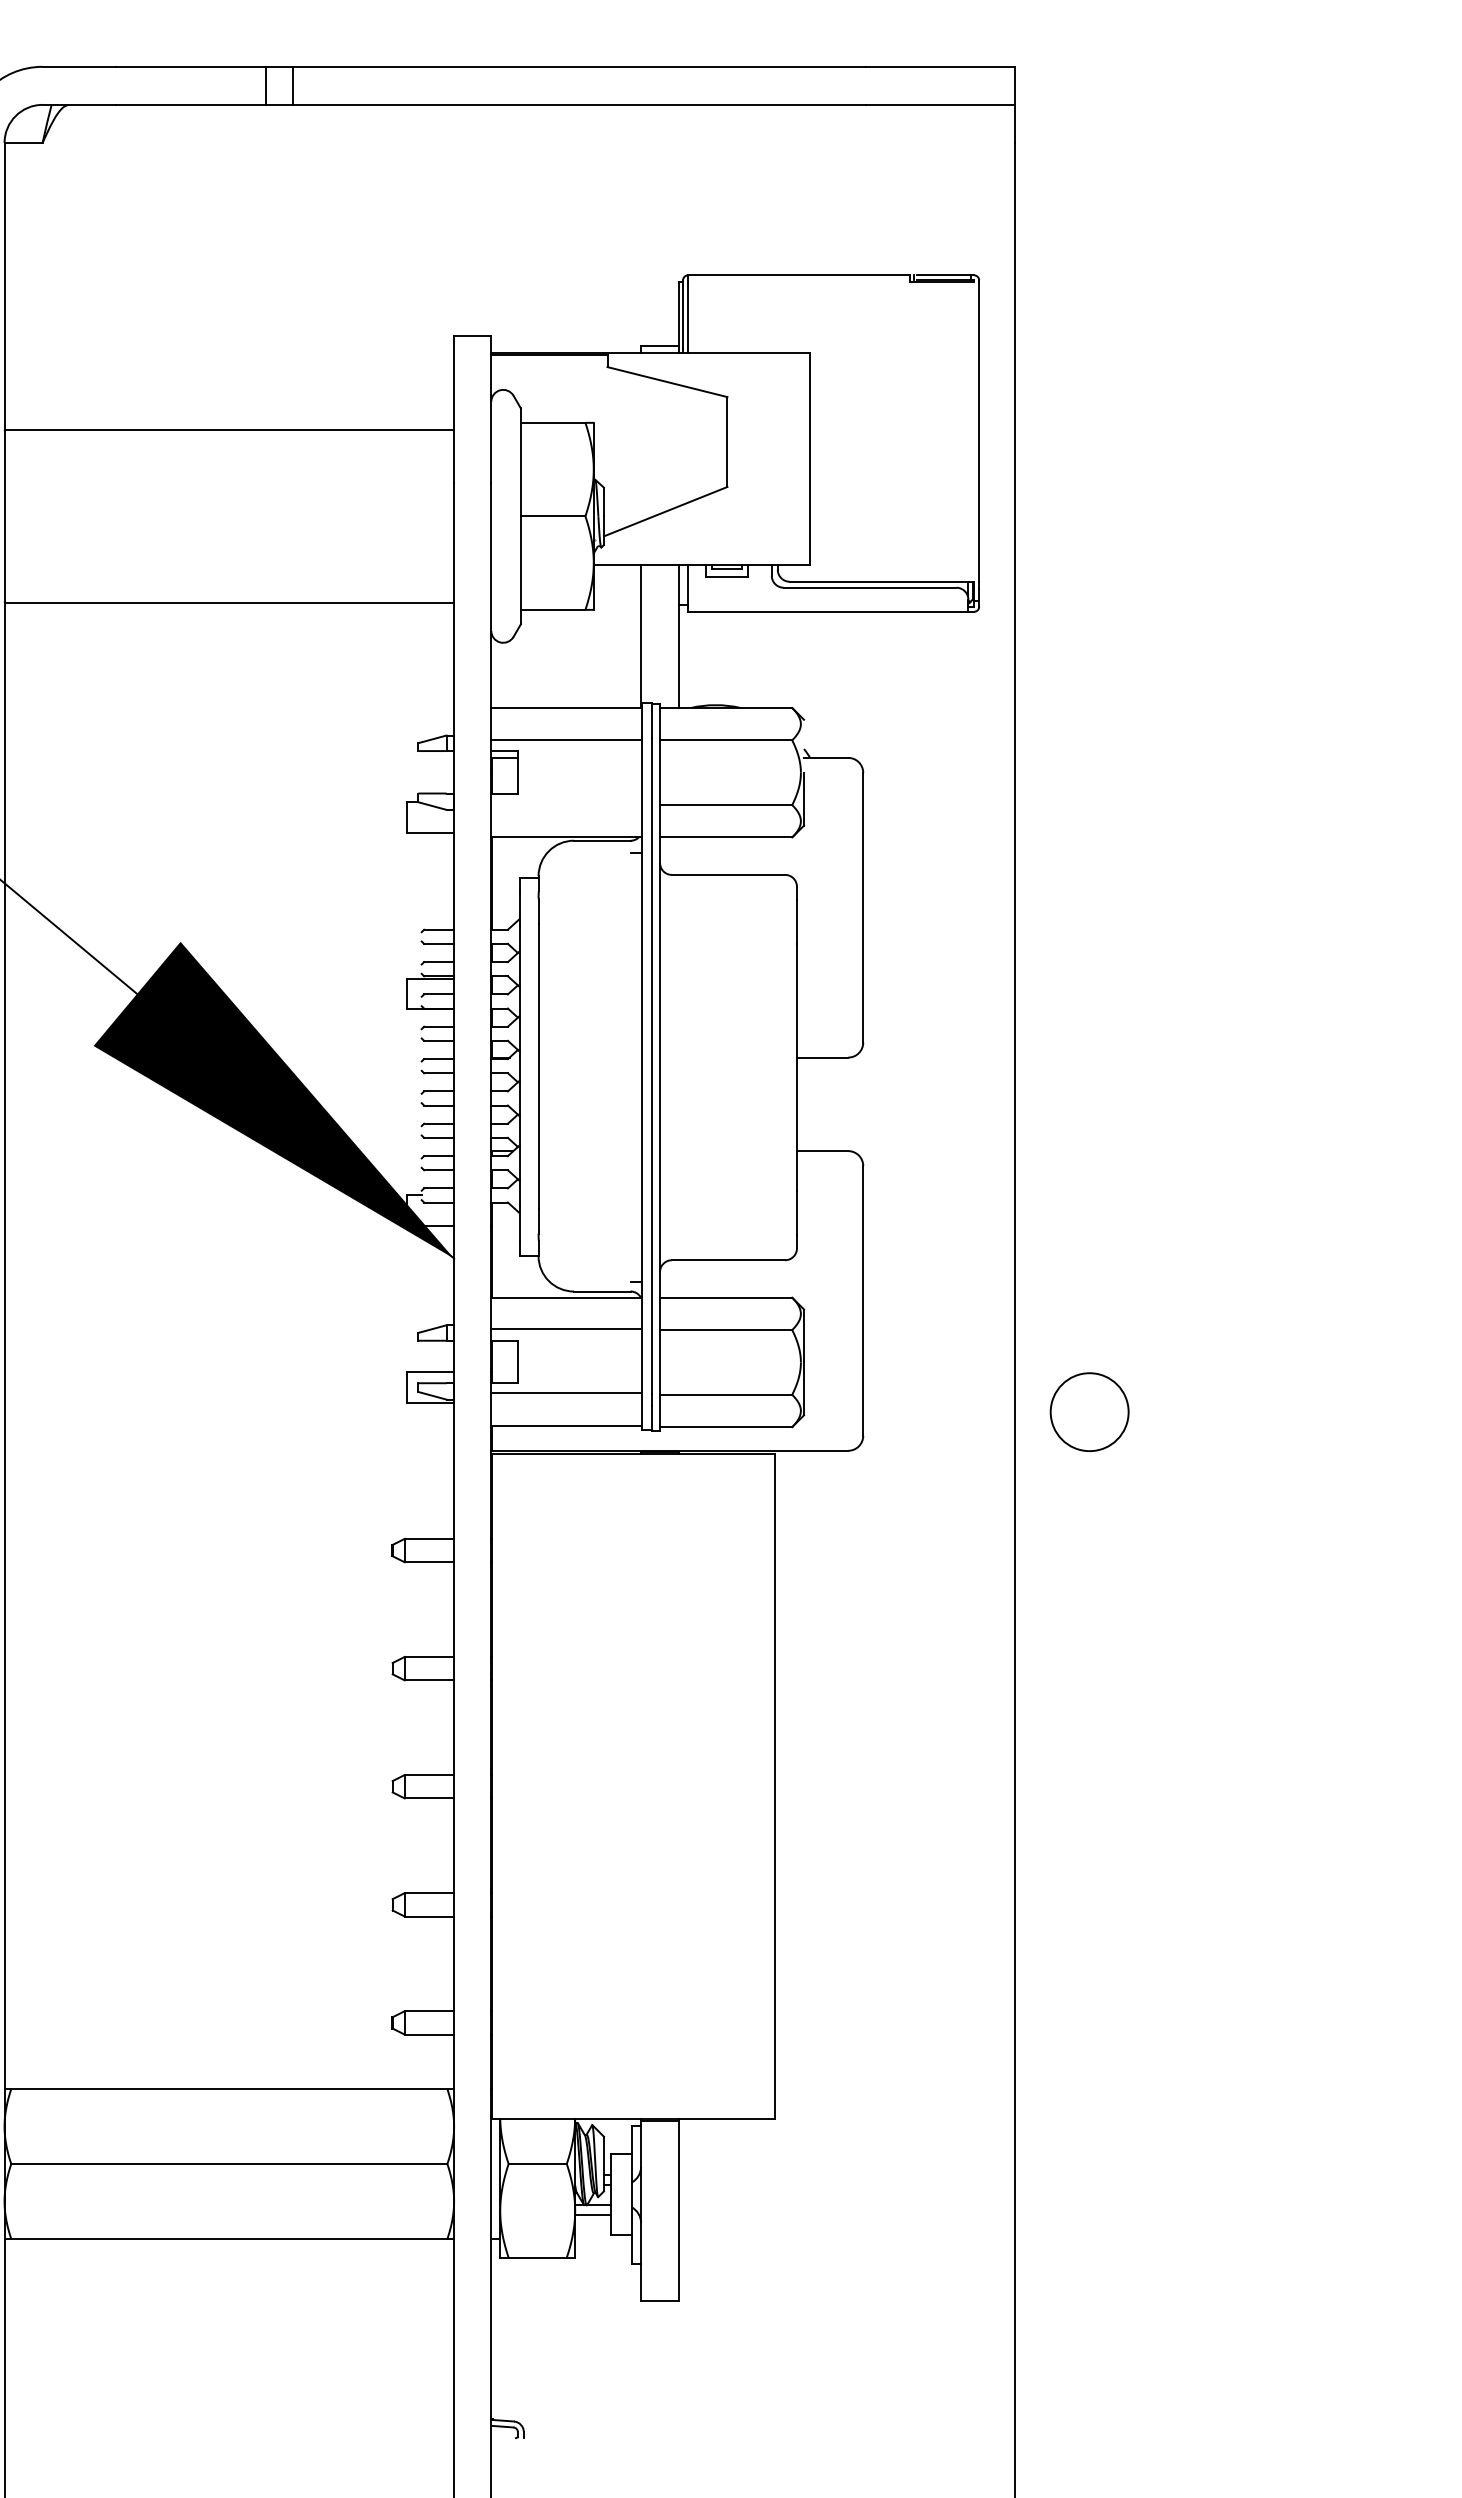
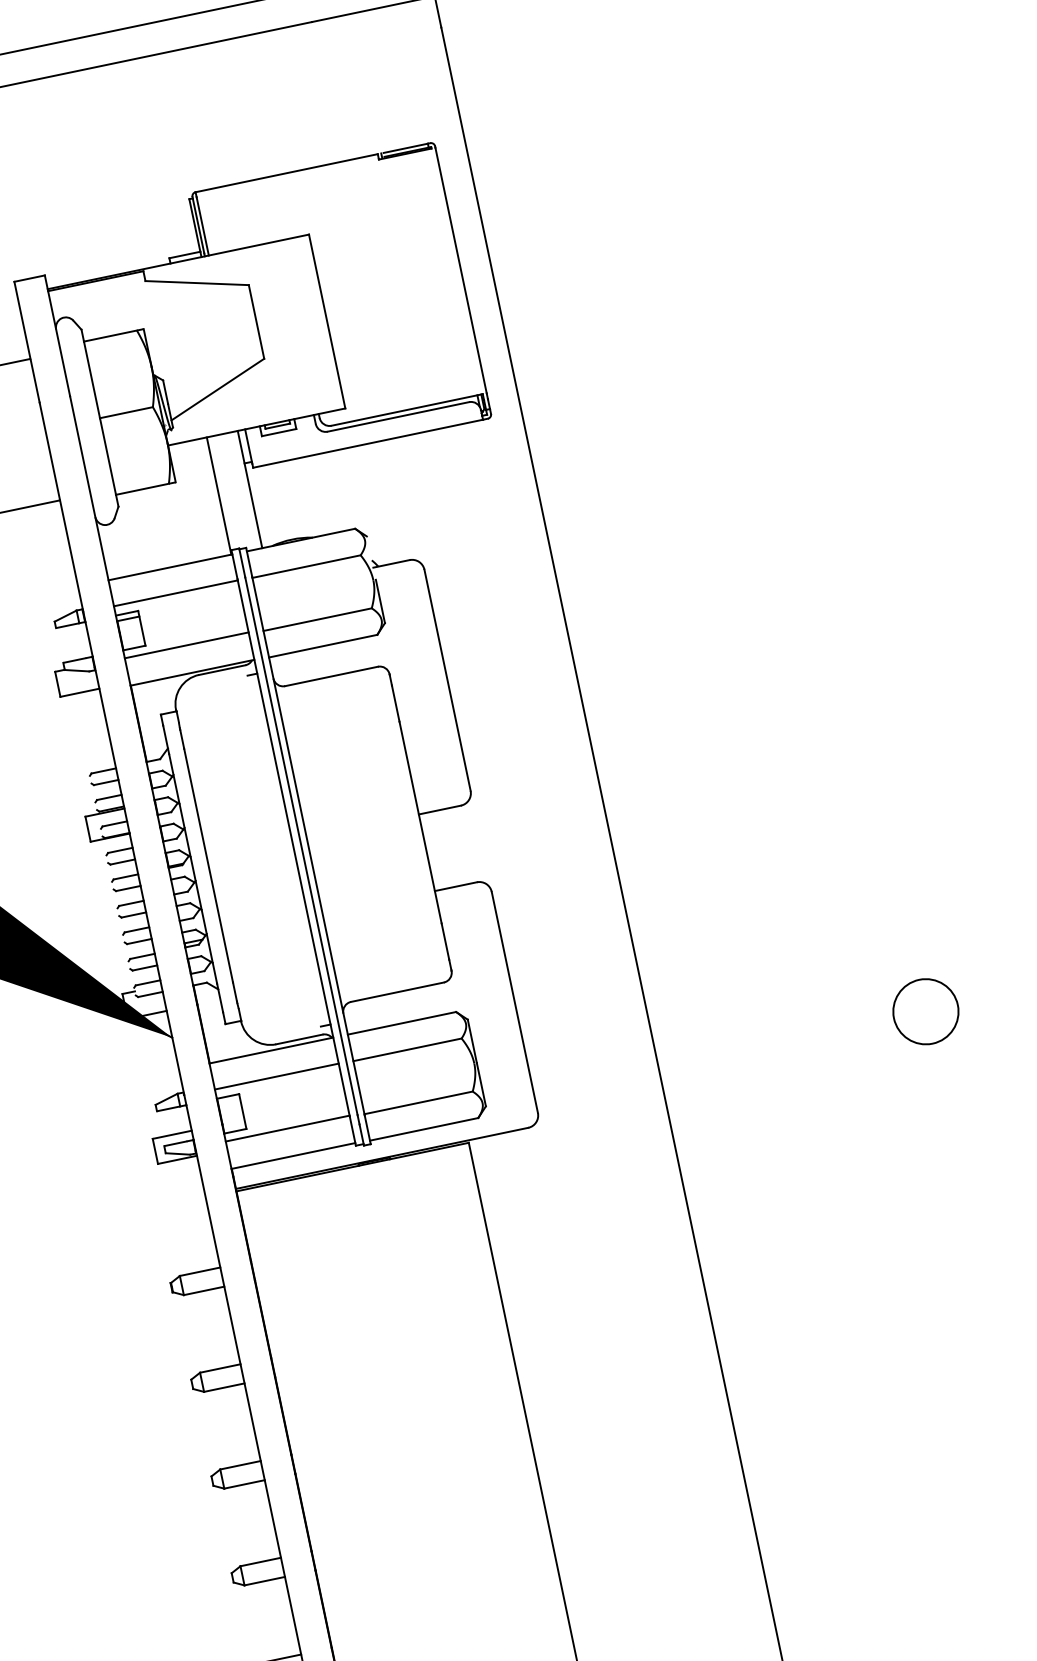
line: (566, 803) -> (186, 645), added
circle: (1089, 1411) -> (925, 1011), moved

